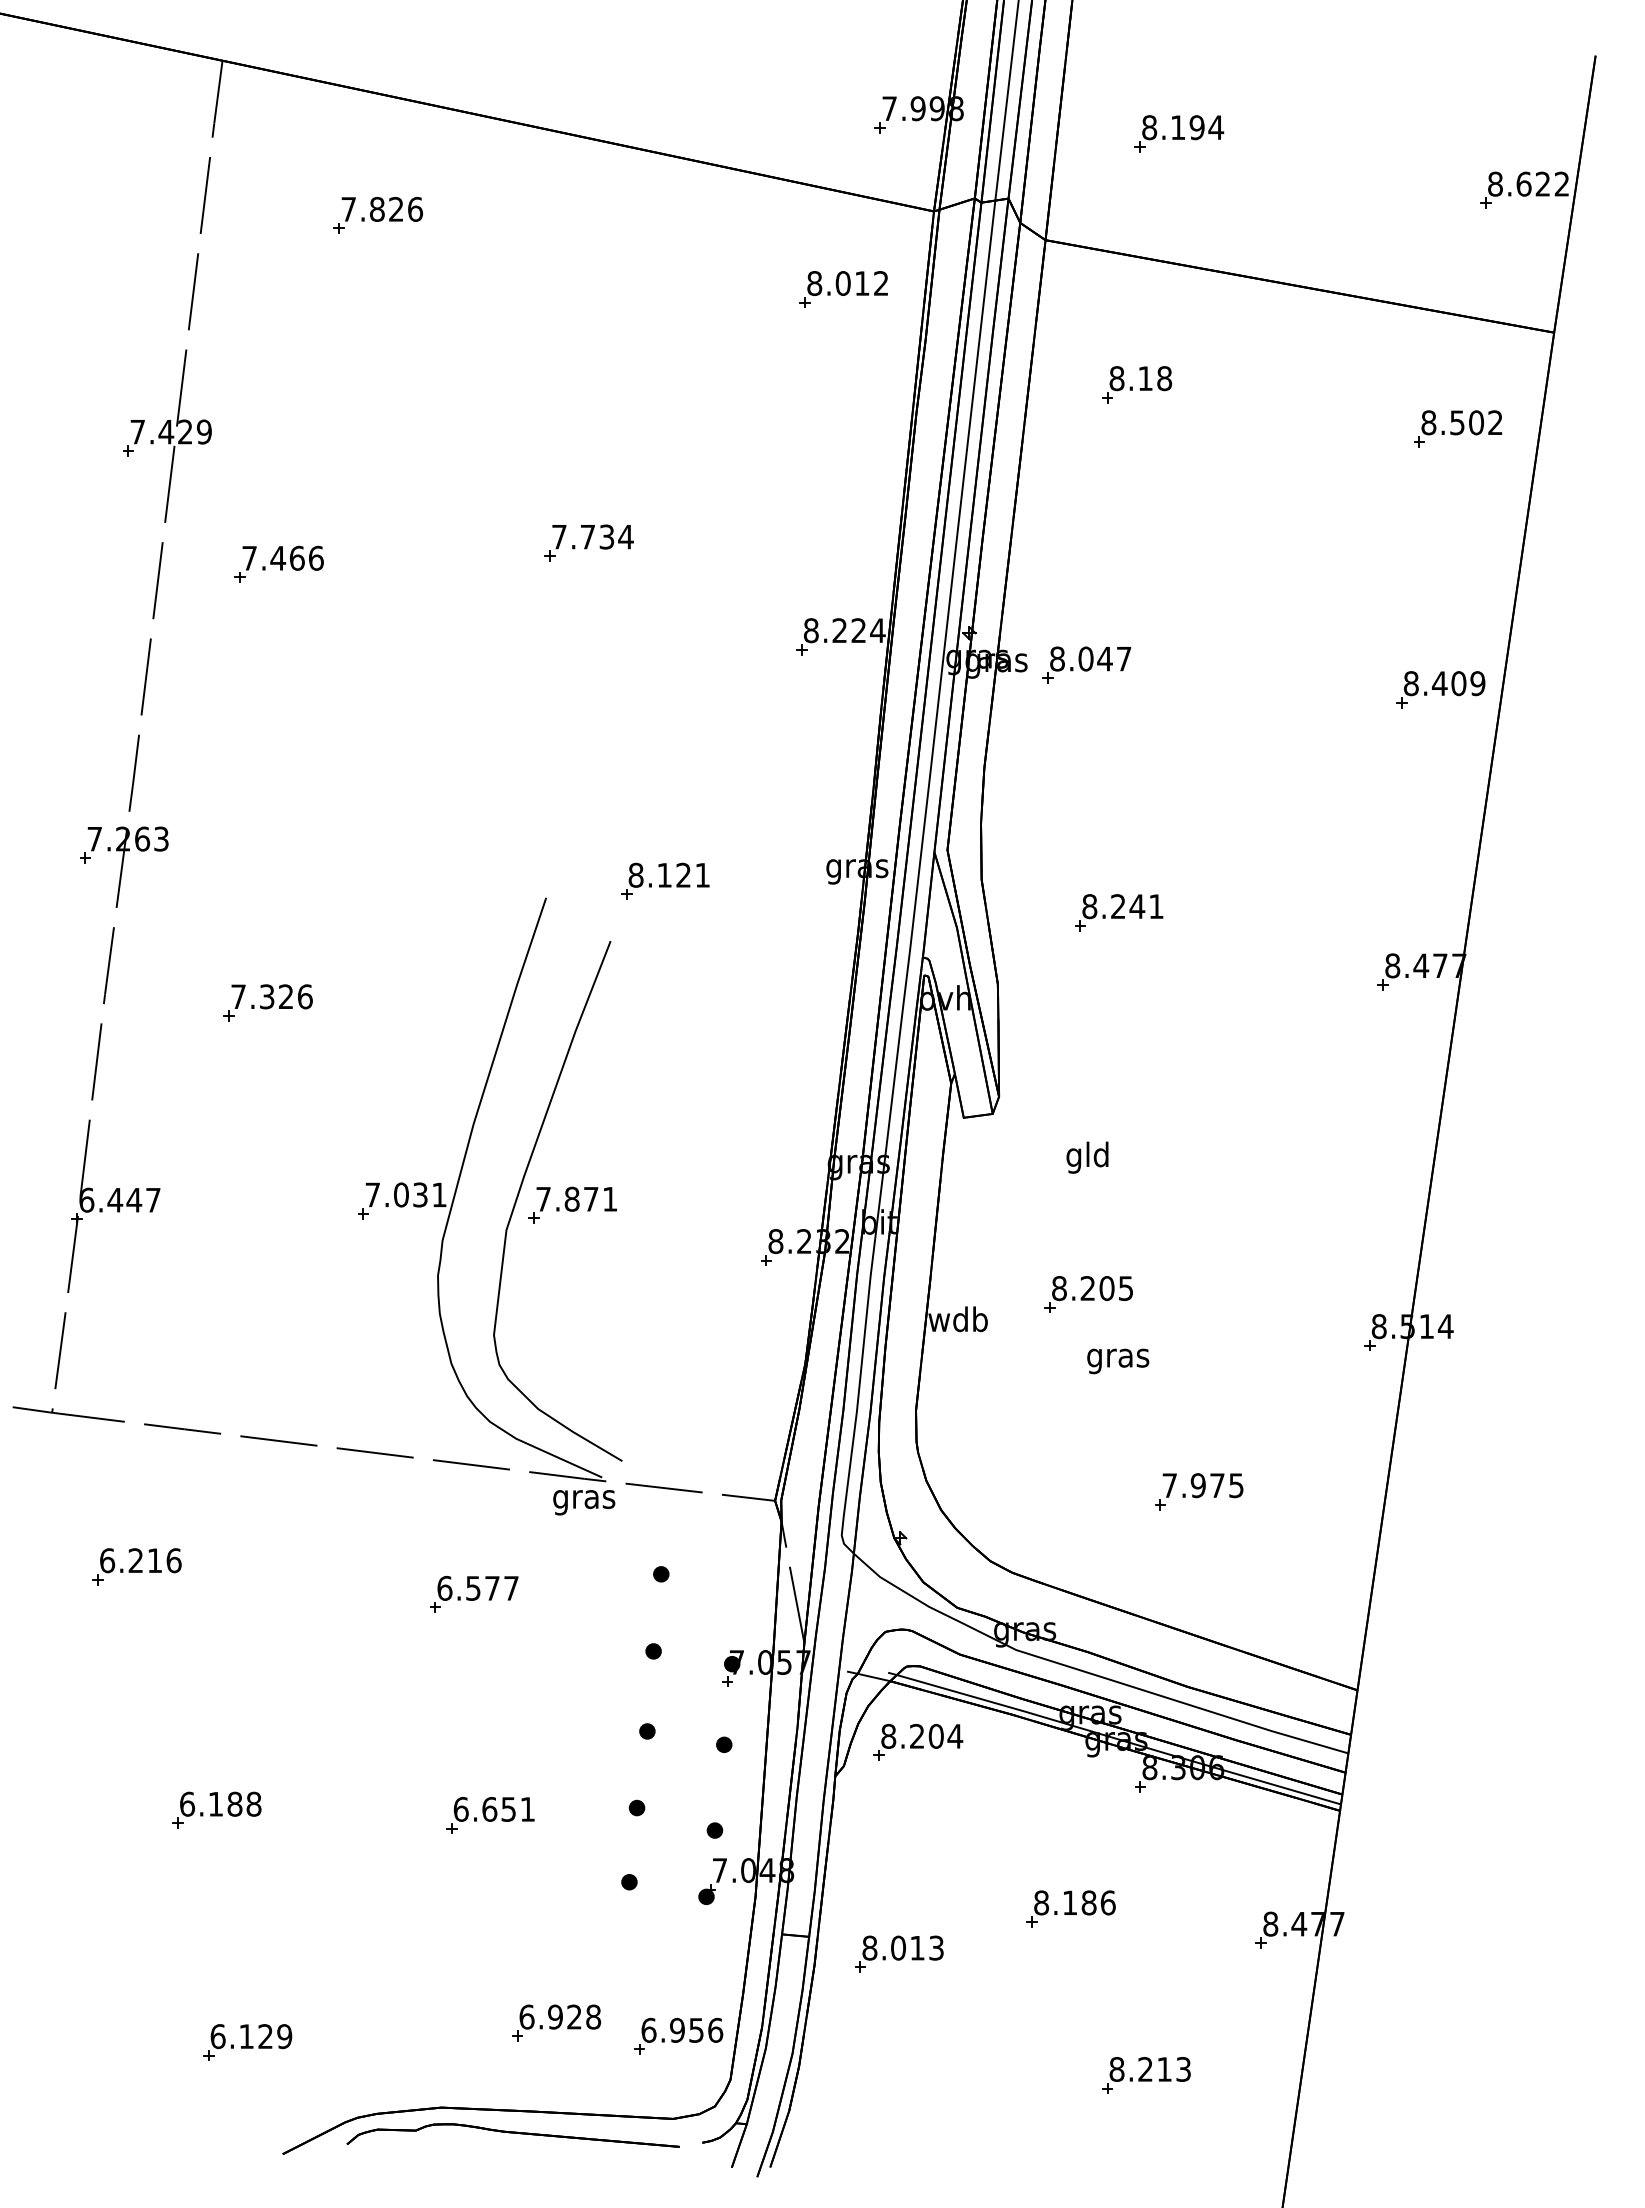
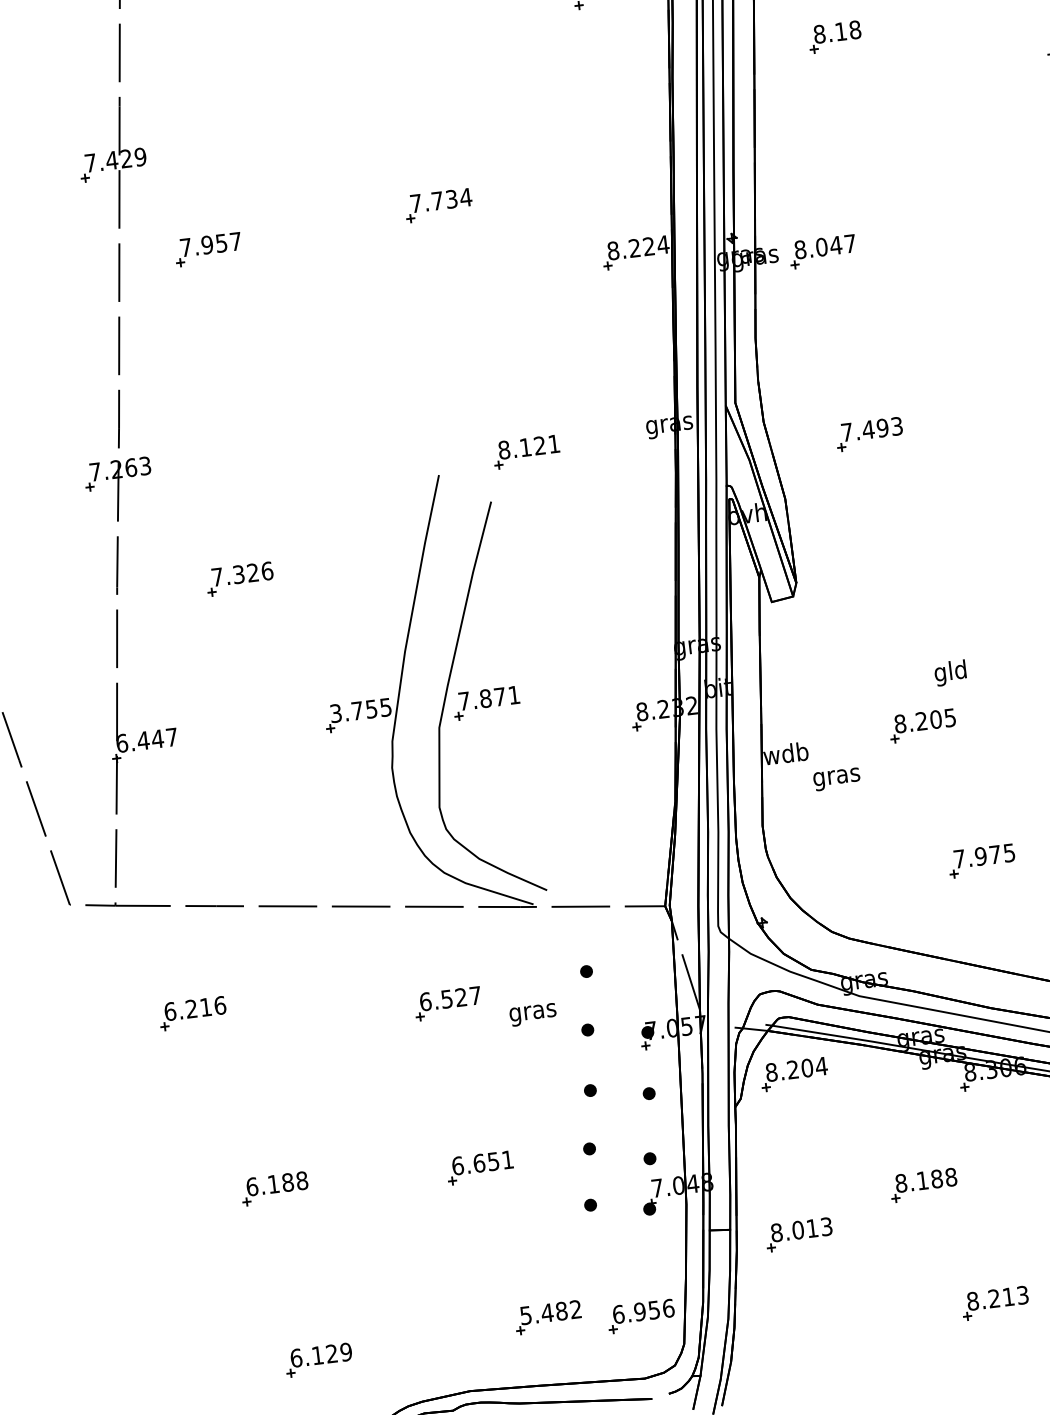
text: (296, 557) -> (221, 242), 7.466 -> 7.957
text: (1122, 906) -> (871, 429), 8.241 -> 7.493
text: (1087, 1157) -> (950, 672), moved
text: (405, 1194) -> (360, 710), 7.031 -> 3.755
part: (1088, 1294) -> (922, 725), moved
text: (1118, 1361) -> (837, 779), moved
text: (584, 1502) -> (533, 1014), moved
text: (492, 1587) -> (461, 996), 6.577 -> 6.527
text: (1107, 1902) -> (950, 1177), 8.186 -> 8.188
text: (560, 2016) -> (551, 1312), 6.928 -> 5.482

